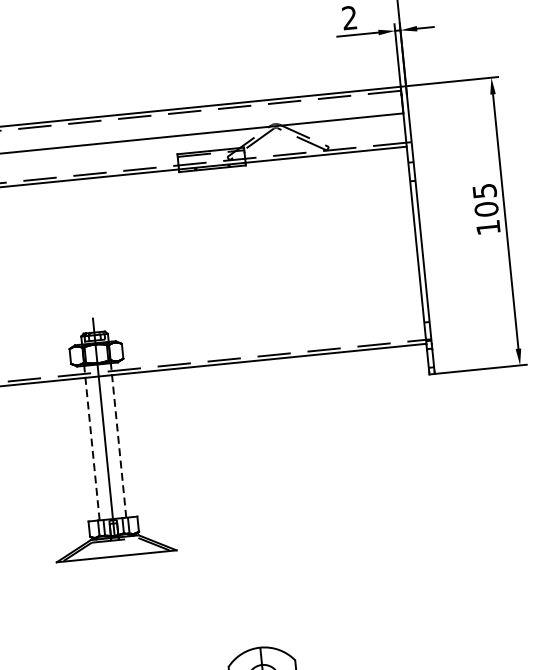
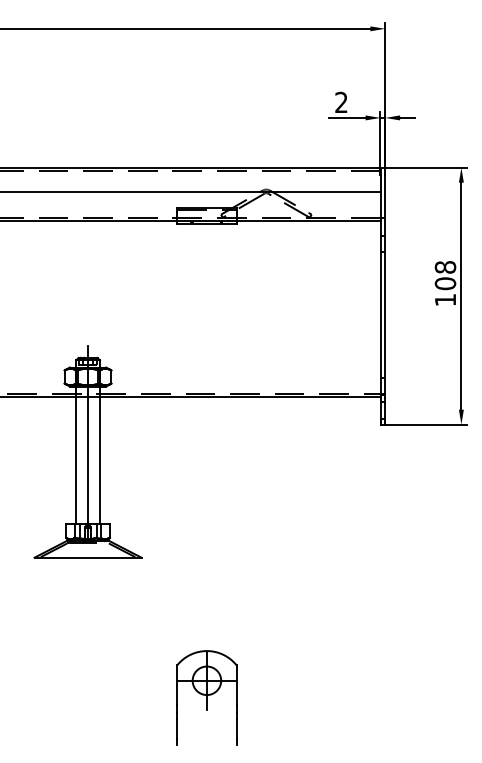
text: (484, 191) -> (445, 267), 105 -> 108
line: (118, 440) -> (99, 455), dashed -> solid
line: (92, 443) -> (76, 455), dashed -> solid

